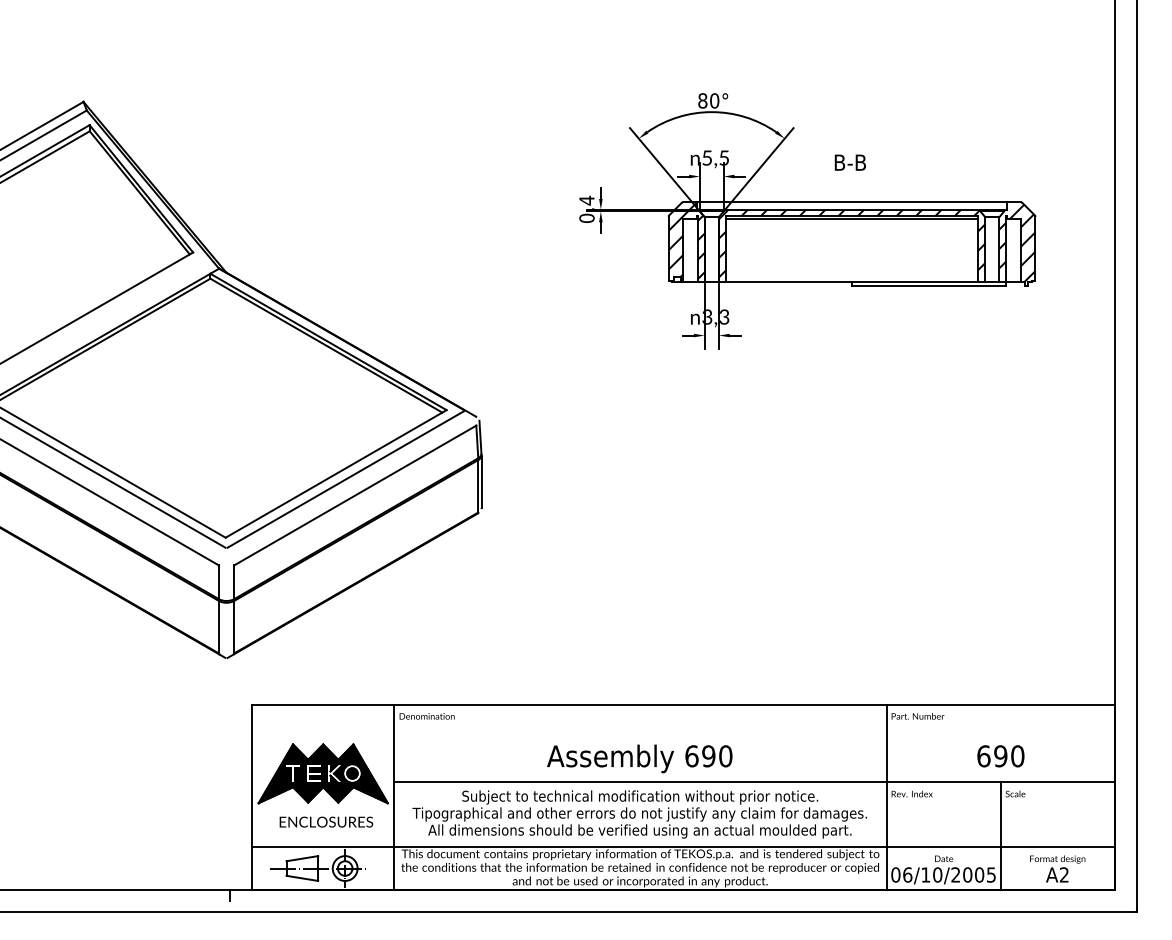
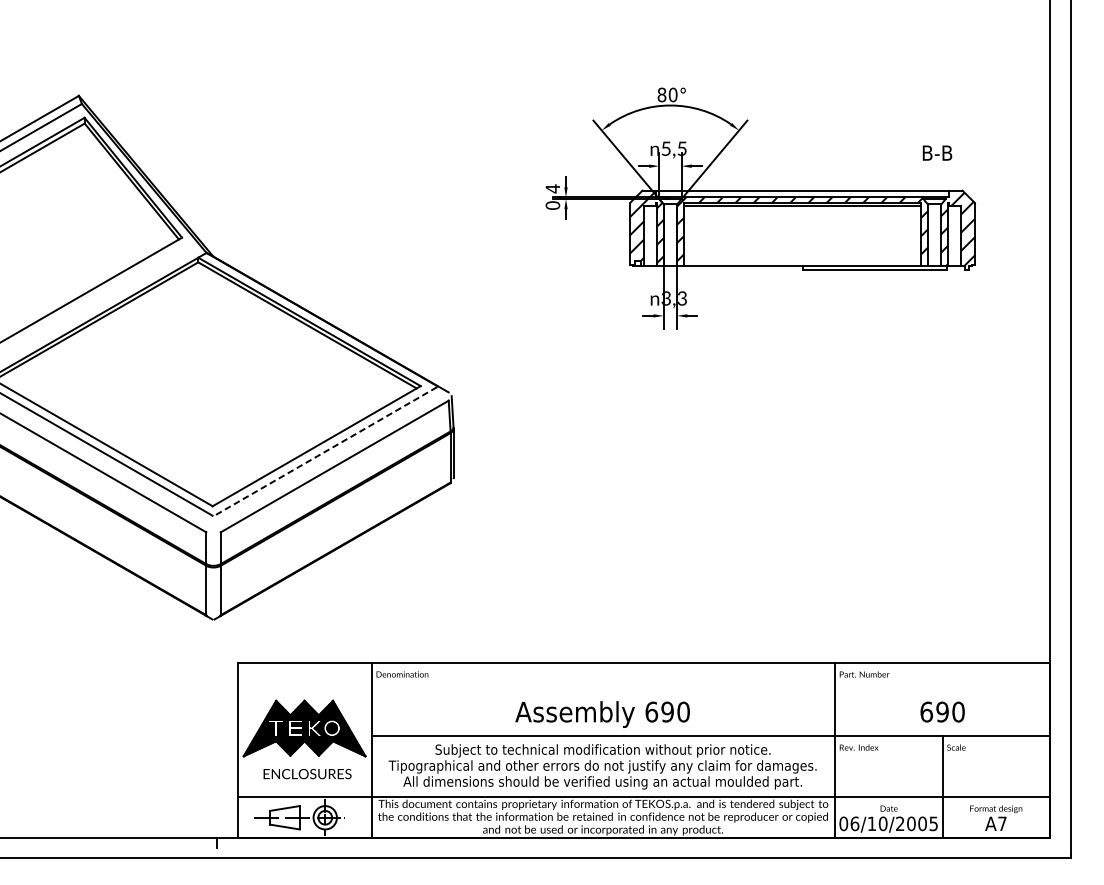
text: (849, 162) -> (936, 152), moved
line: (345, 479) -> (325, 451), solid -> dashed
text: (1063, 874) -> (1001, 823), A2 -> A7

